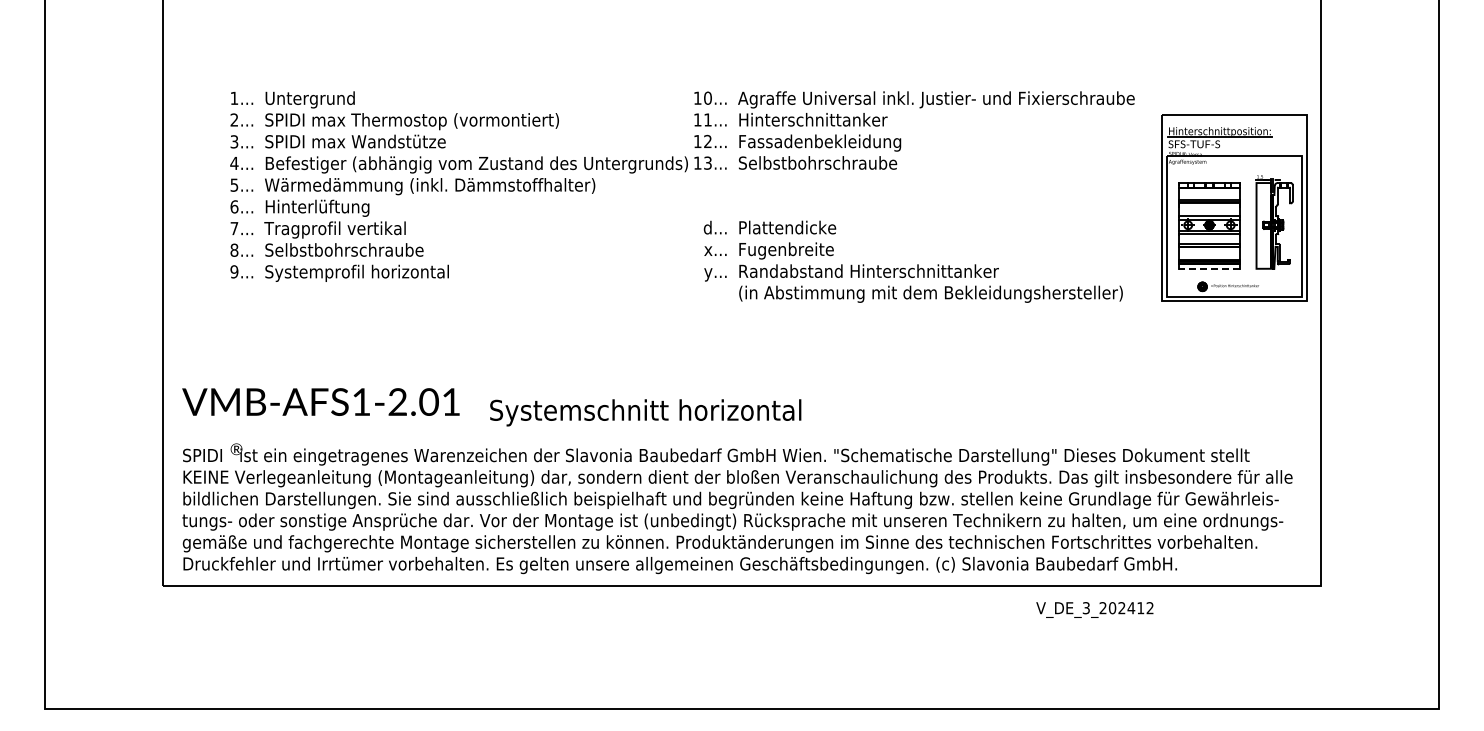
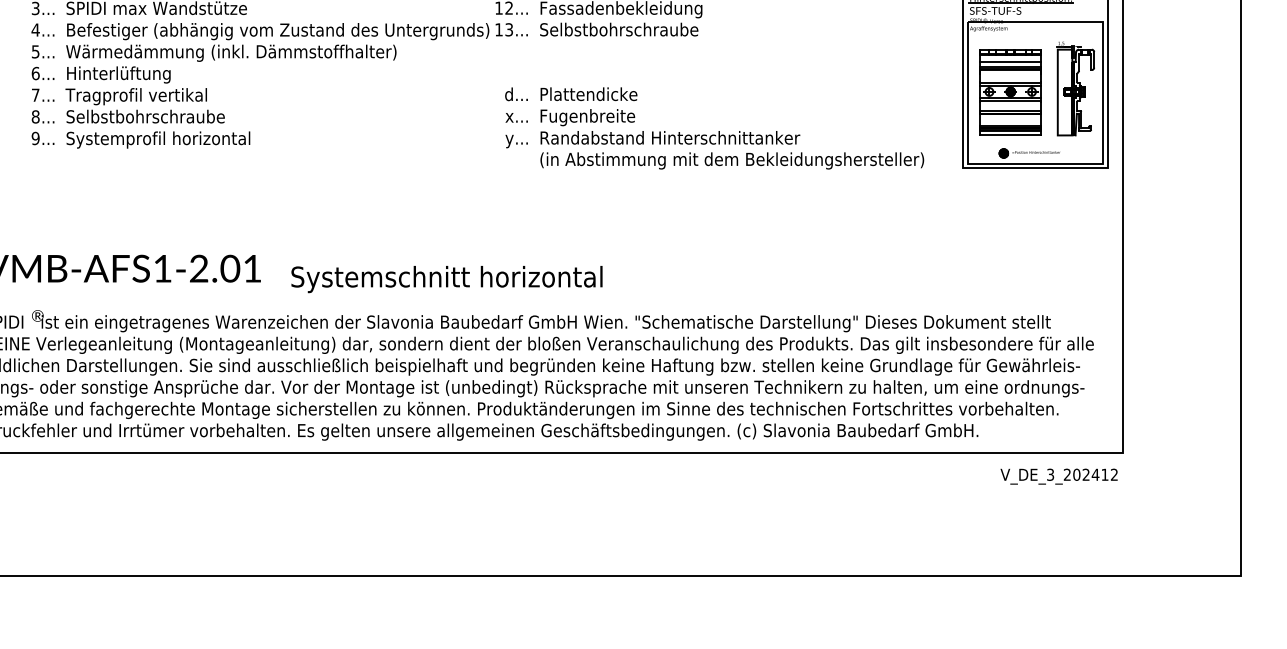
line: (1209, 194) -> (1010, 61), added
line: (1208, 268) -> (1009, 135), dashed -> solid
text: (1094, 609) -> (1058, 476), moved

